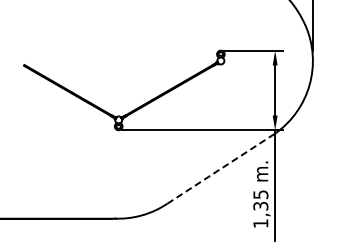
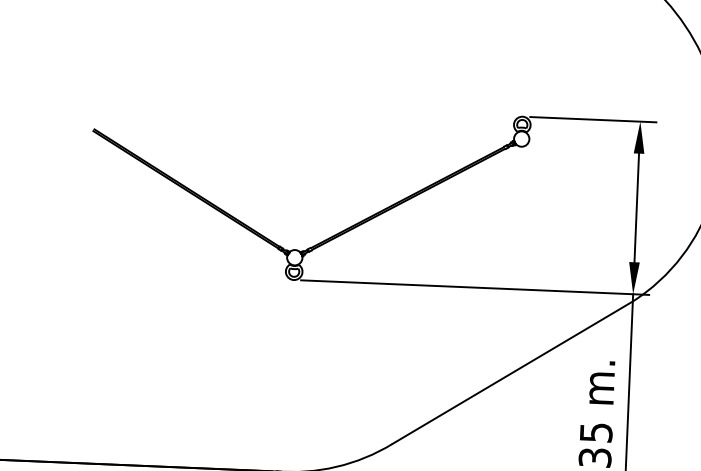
line: (221, 168) -> (513, 372), dashed -> solid

